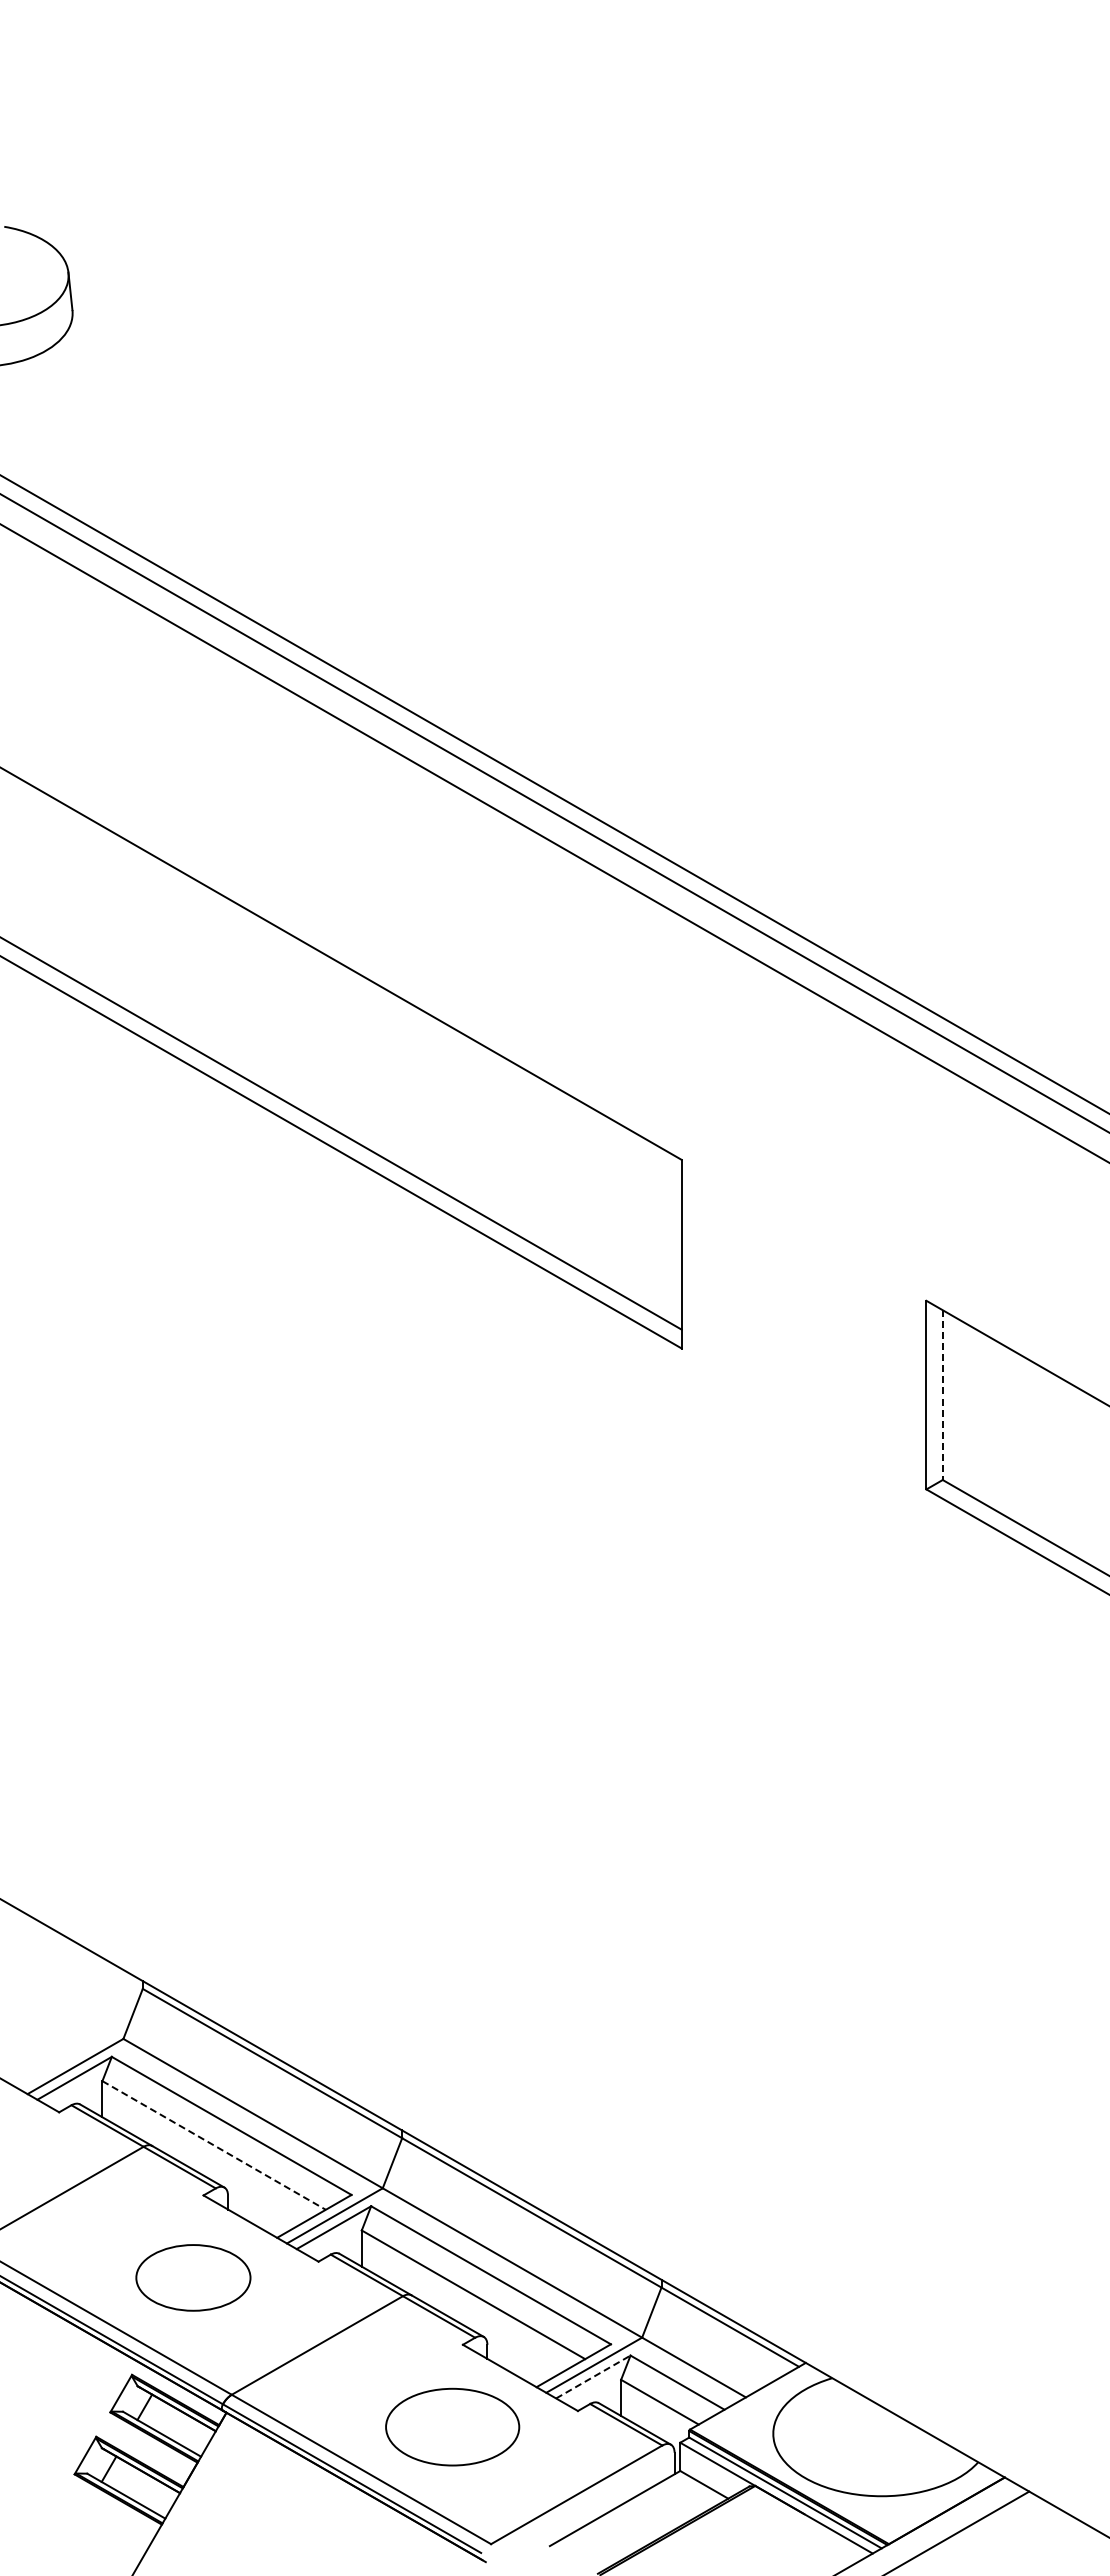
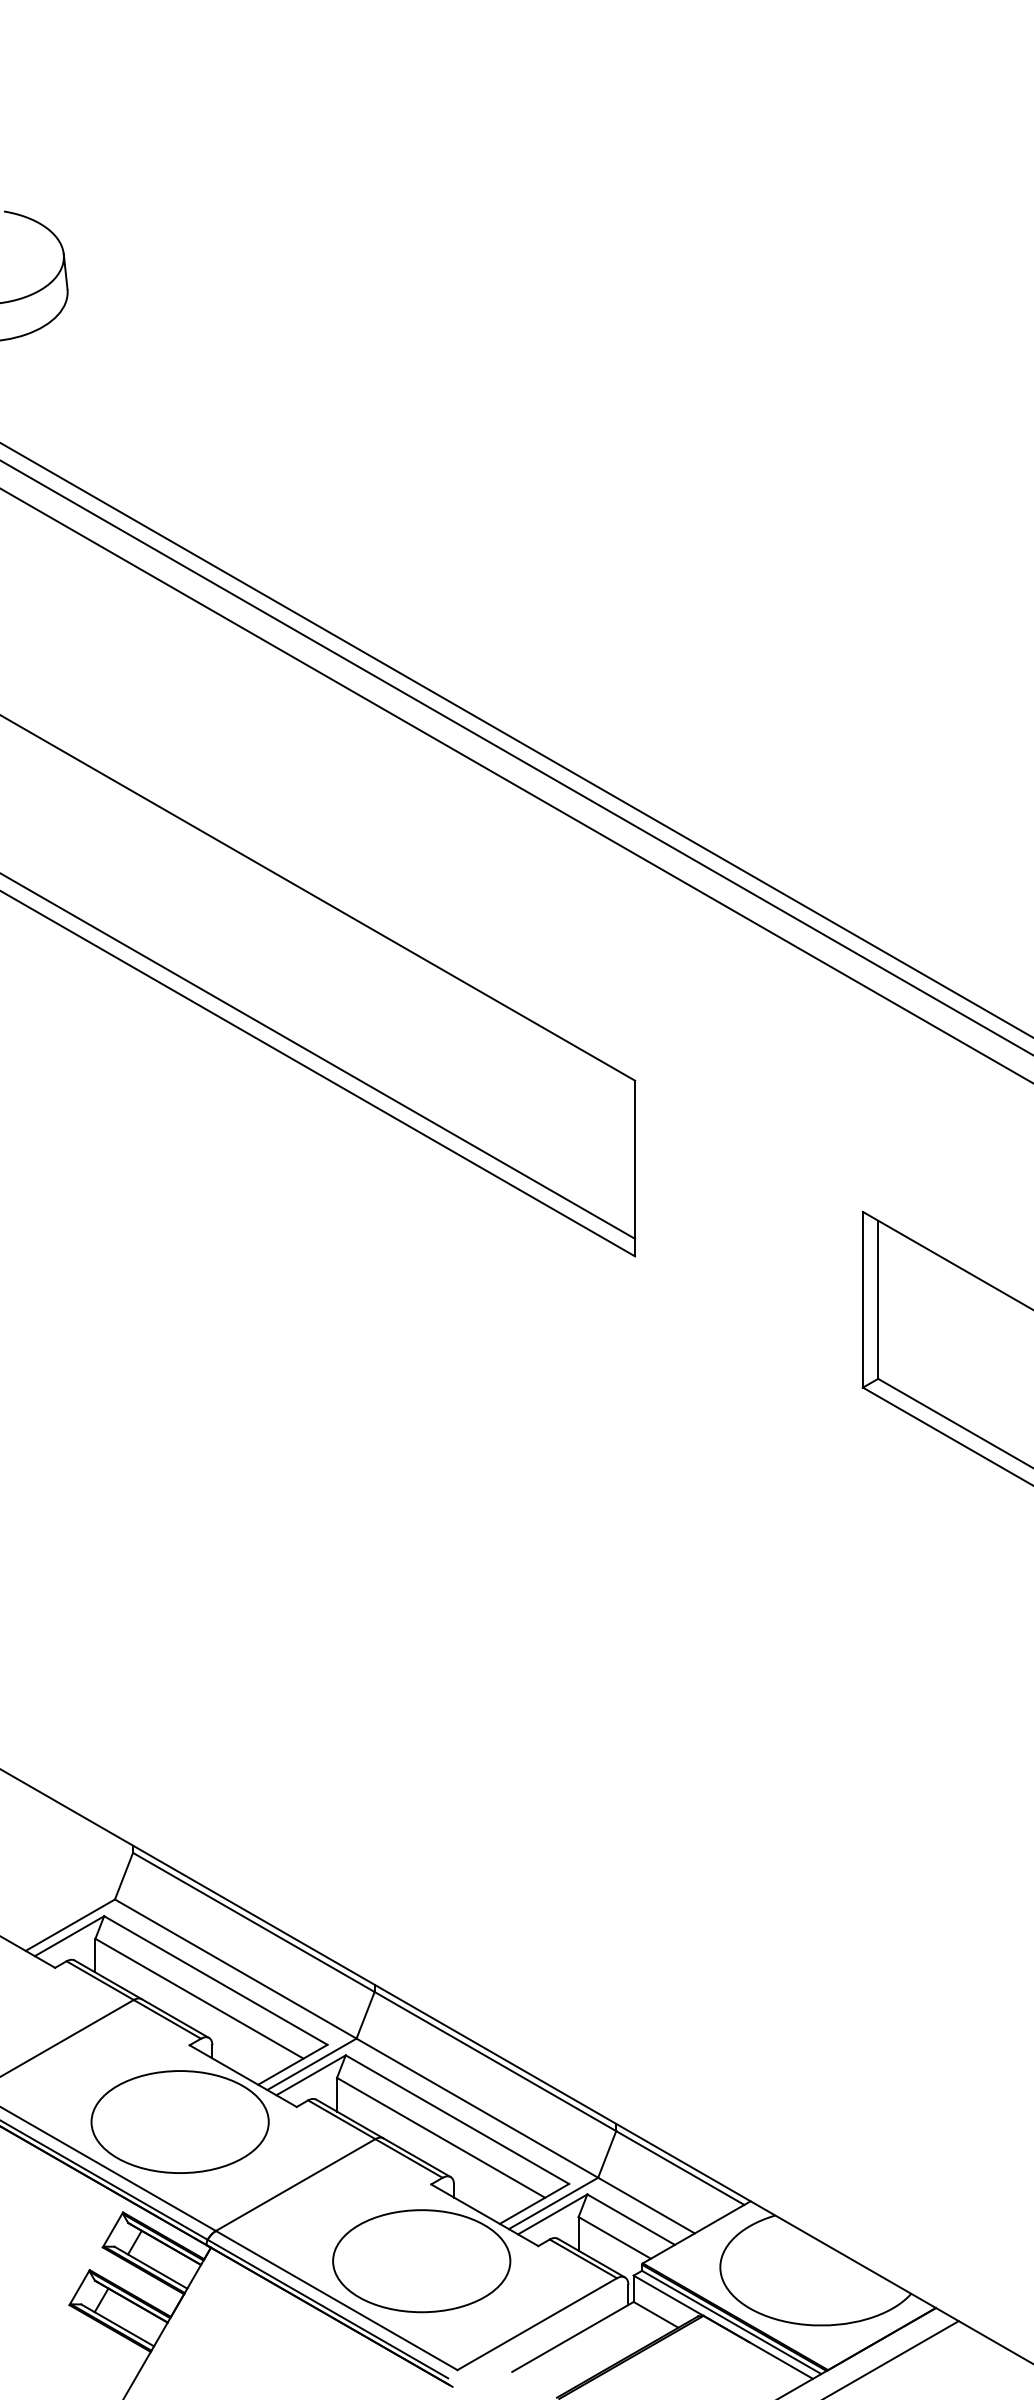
line: (942, 1395) -> (877, 1300), dashed -> solid
line: (214, 2145) -> (199, 1998), dashed -> solid
part: (193, 2277) -> (180, 2121), size x1.67
line: (593, 2377) -> (552, 2214), dashed -> solid
part: (452, 2426) -> (421, 2260), size x1.43

